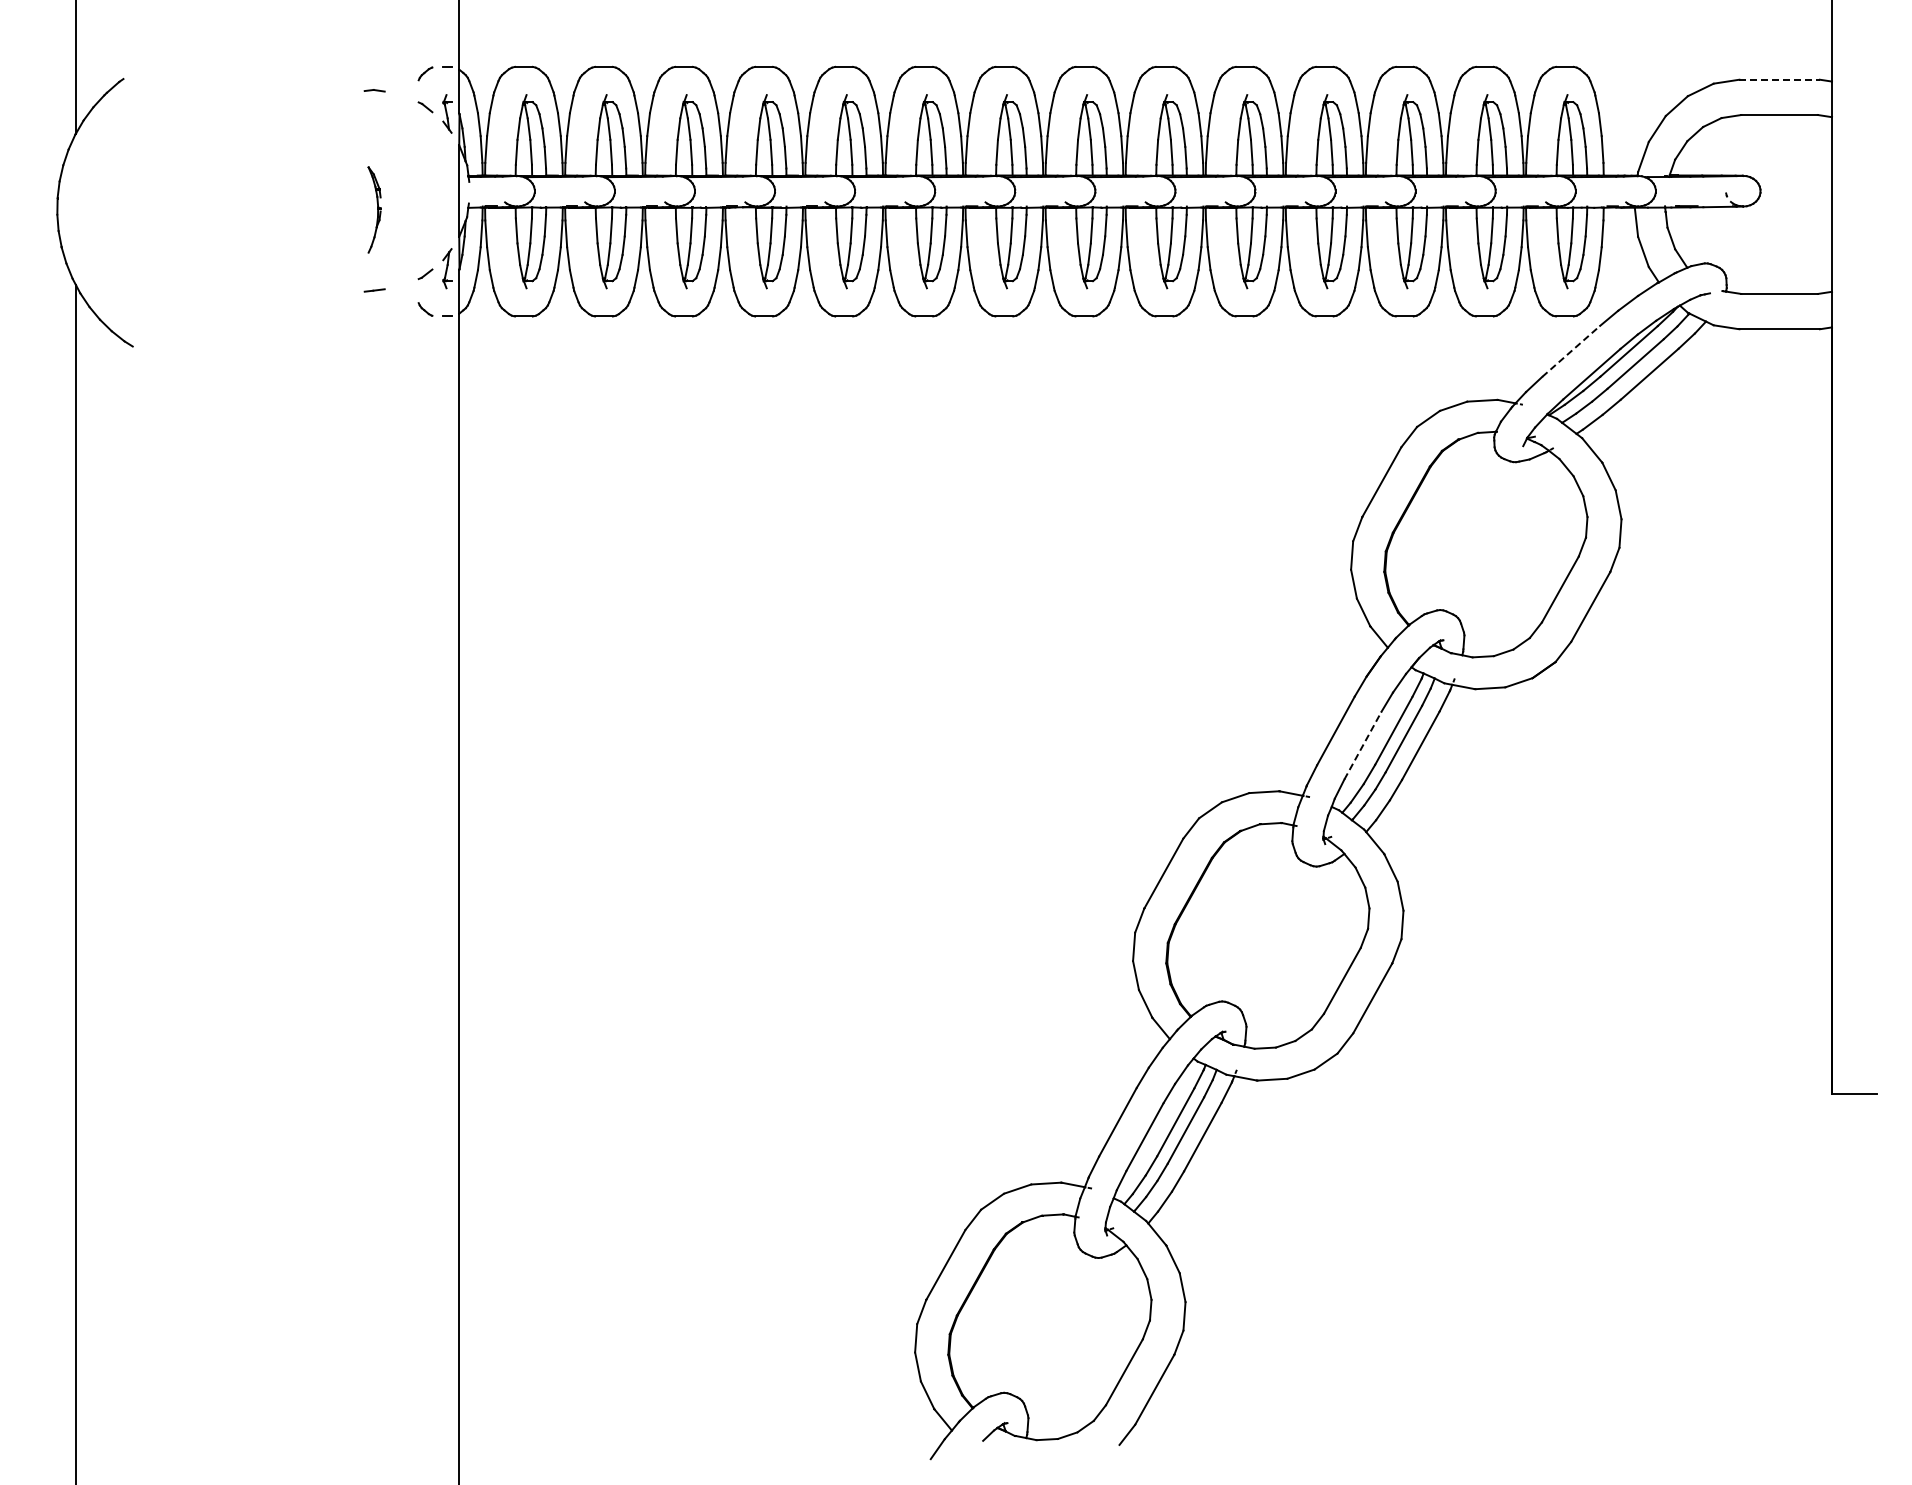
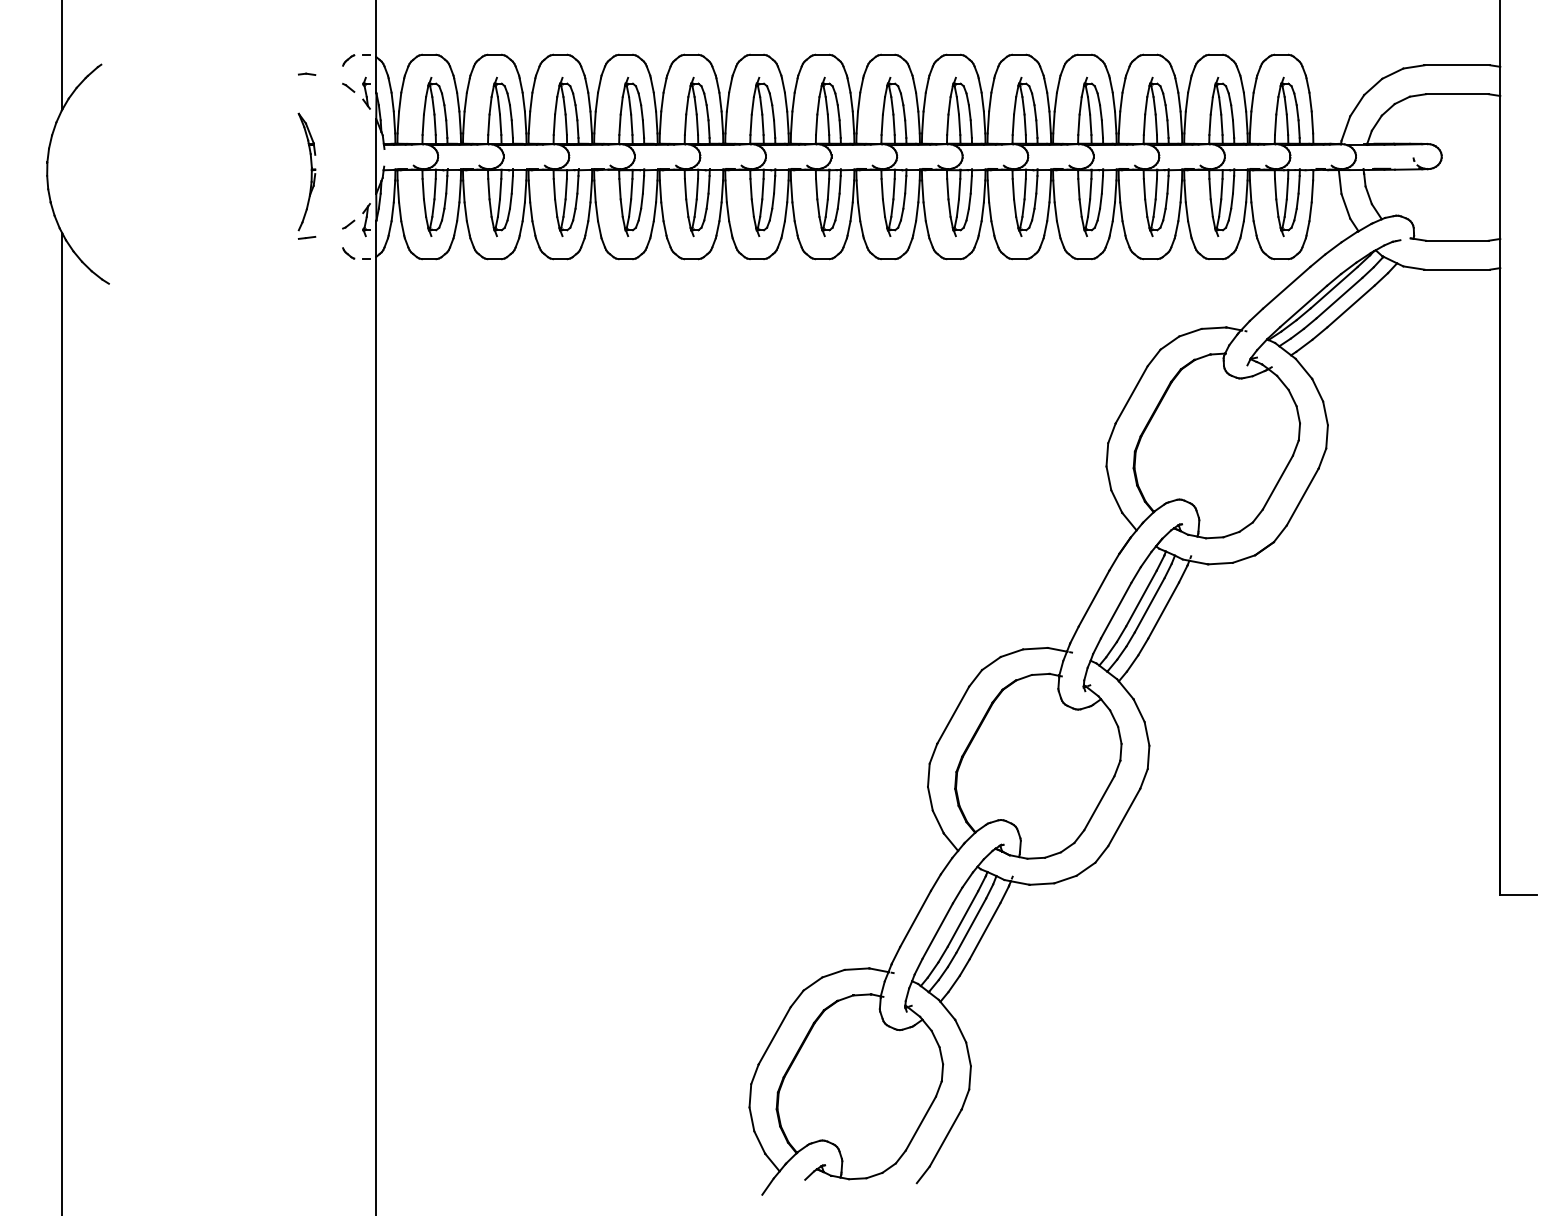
line: (1780, 79) -> (1458, 65), dashed -> solid
part: (374, 209) -> (306, 171), size x1.67
line: (1571, 351) -> (1286, 287), dashed -> solid
line: (1362, 745) -> (1115, 610), dashed -> solid

